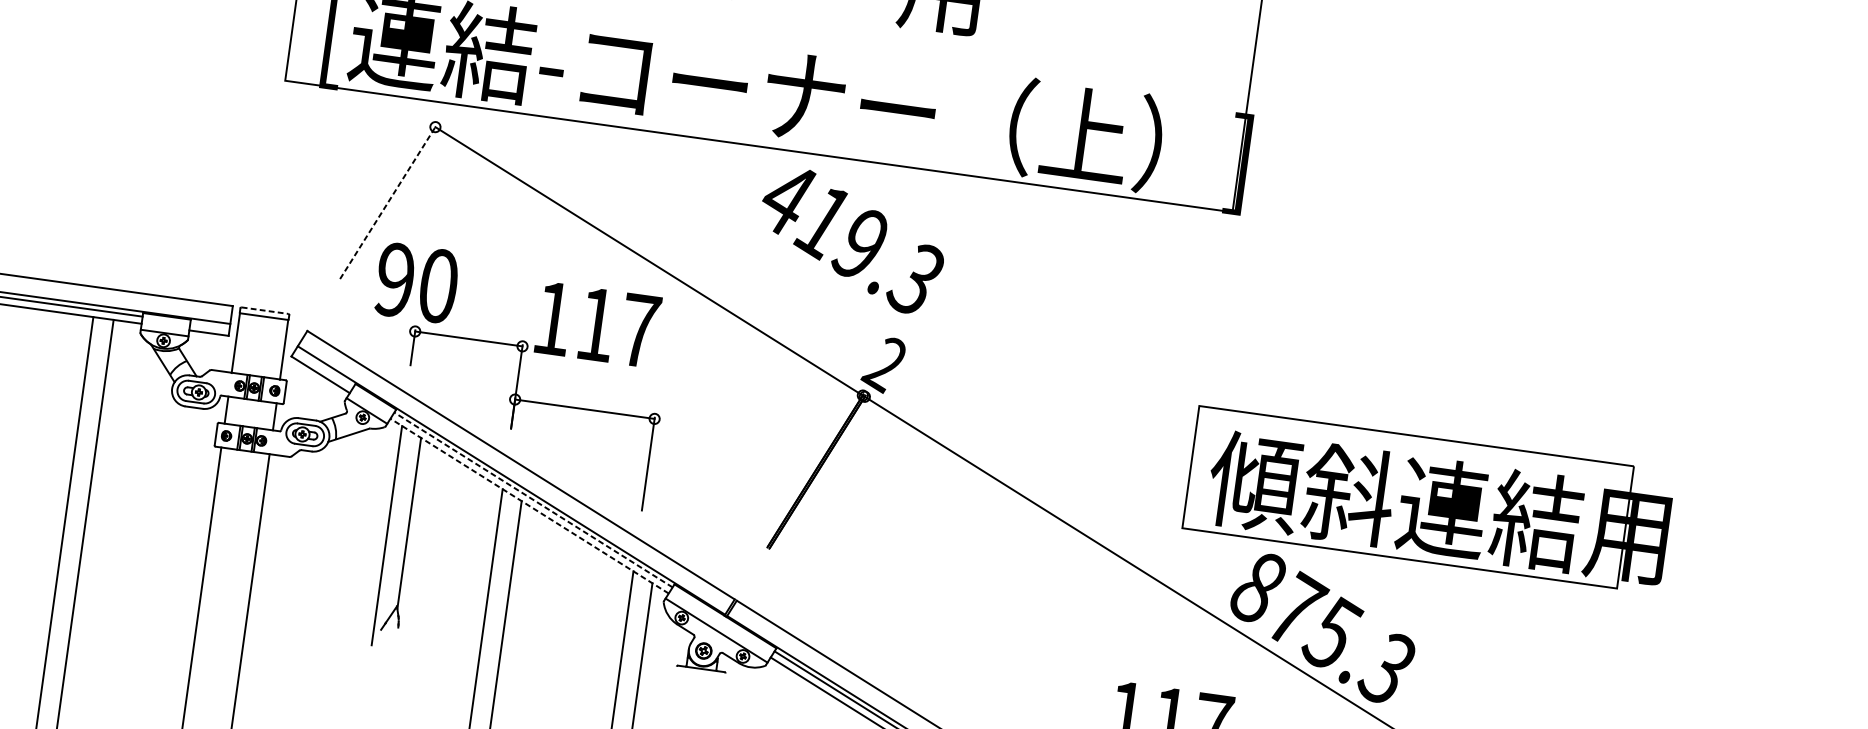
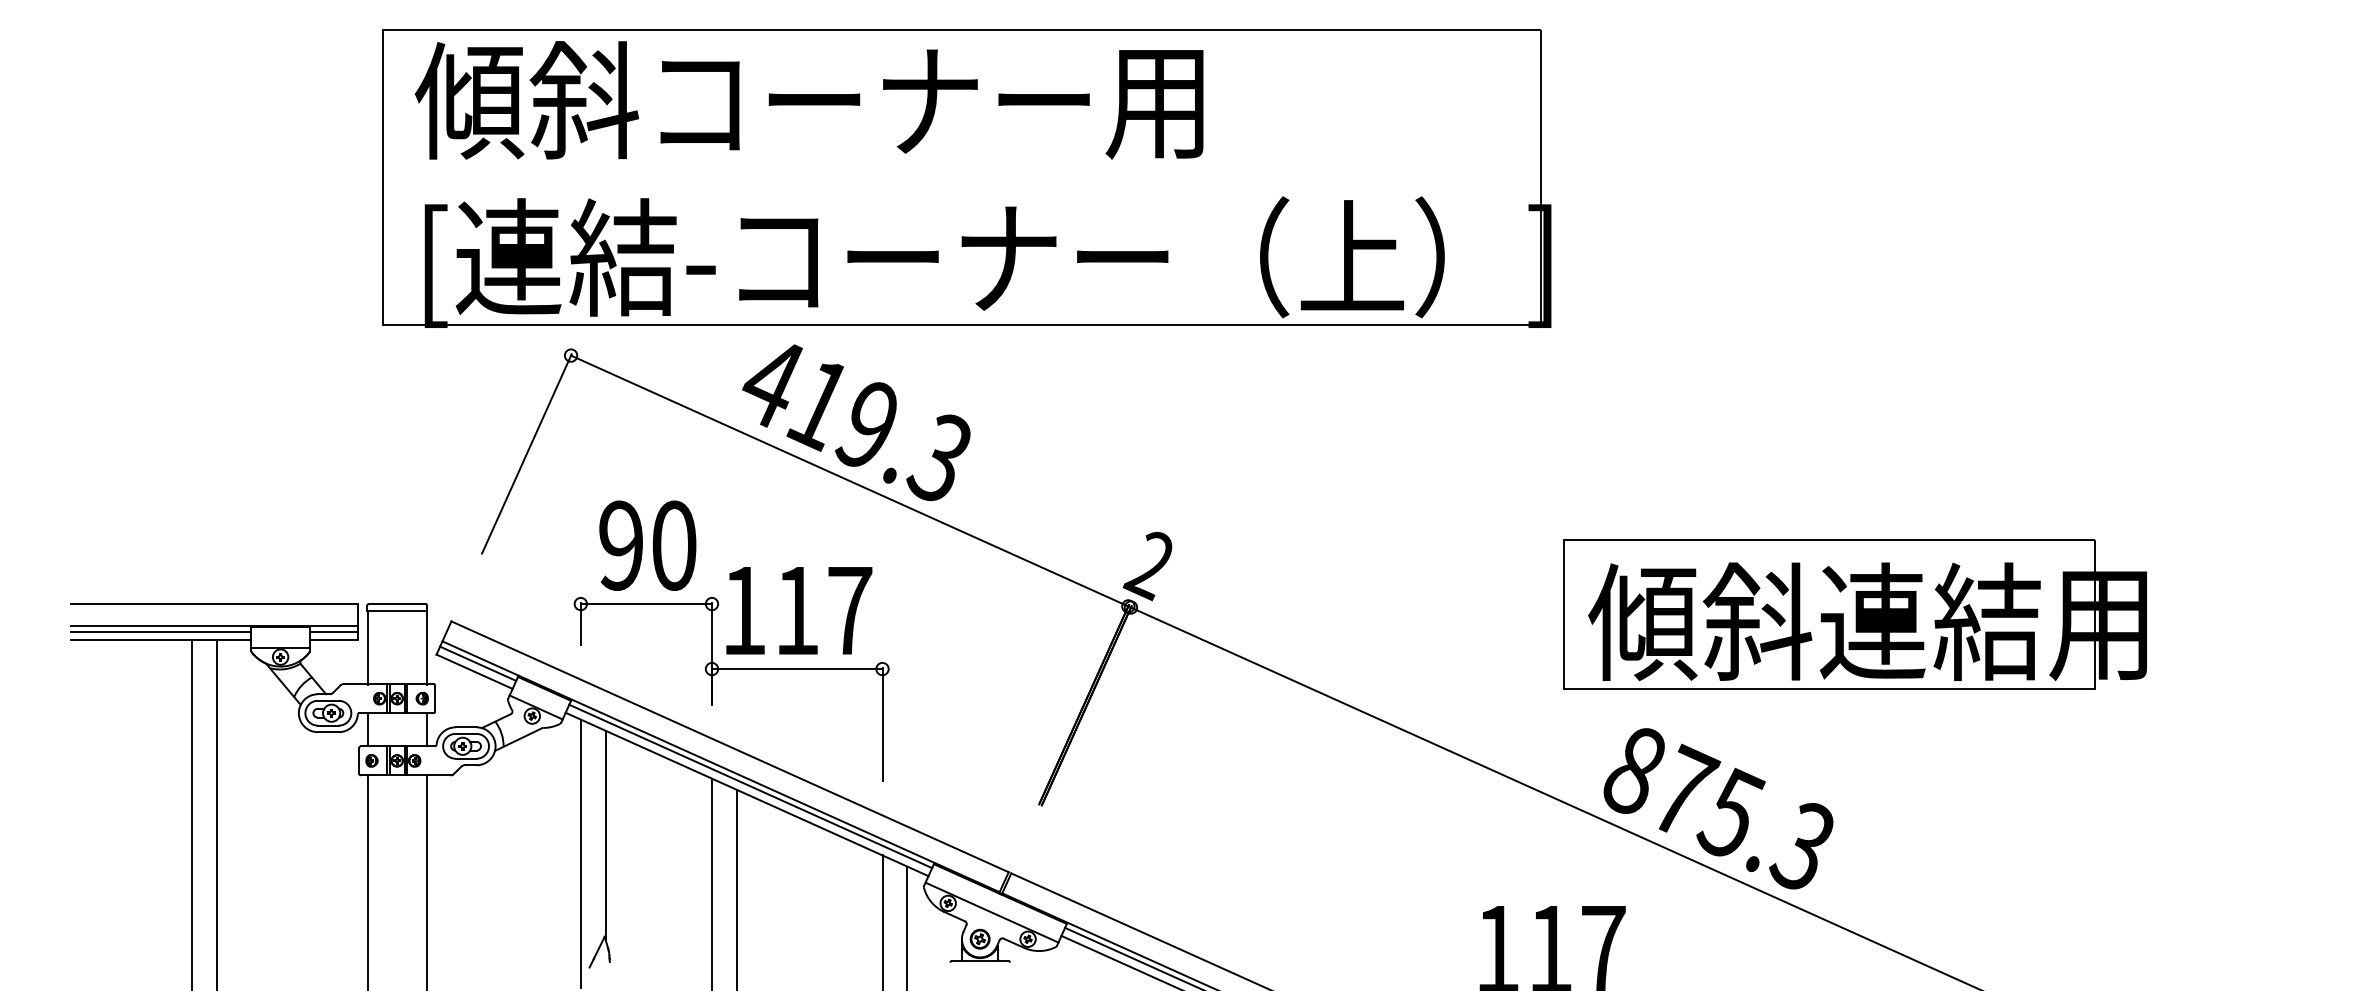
line: (388, 202) -> (527, 453), dashed -> solid
text: (851, 240) -> (856, 422), moved
text: (416, 282) -> (647, 545), moved
line: (265, 311) -> (397, 604), dashed -> solid
text: (598, 324) -> (799, 610), moved
line: (209, 325) -> (333, 631), added
line: (324, 368) -> (478, 663), added
line: (533, 500) -> (750, 786), dashed -> solid
part: (1428, 500) -> (1854, 614), moved
line: (529, 506) -> (747, 794), dashed -> solid

